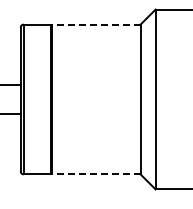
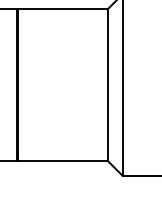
line: (95, 24) -> (62, 9), dashed -> solid
line: (95, 174) -> (62, 160), dashed -> solid

